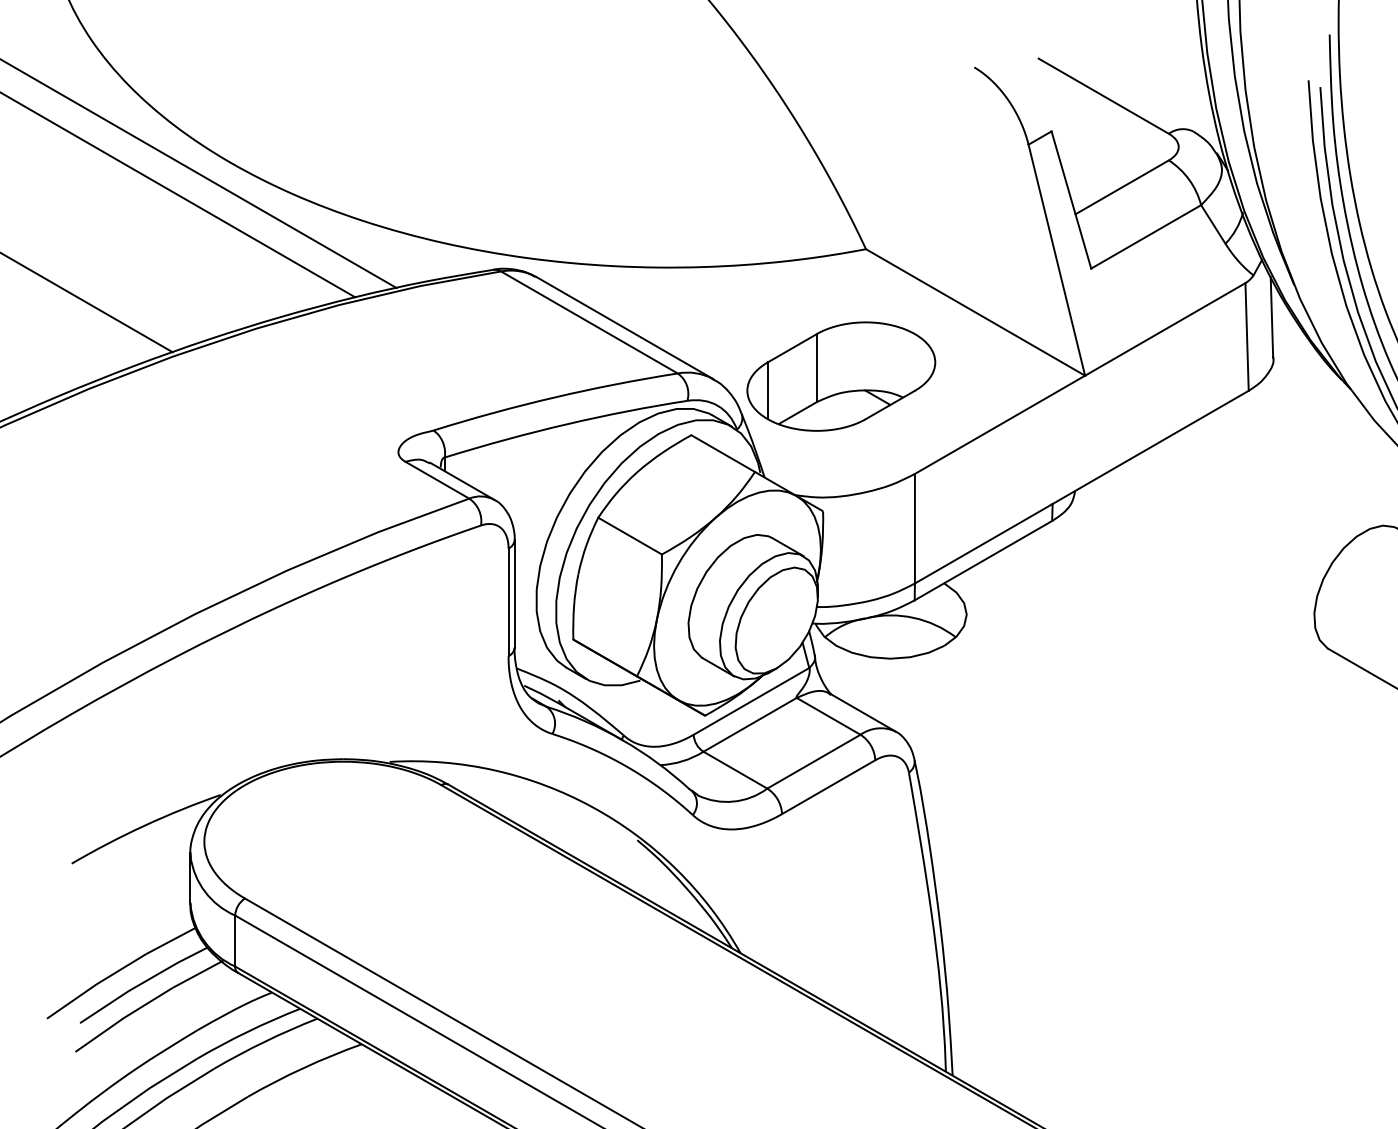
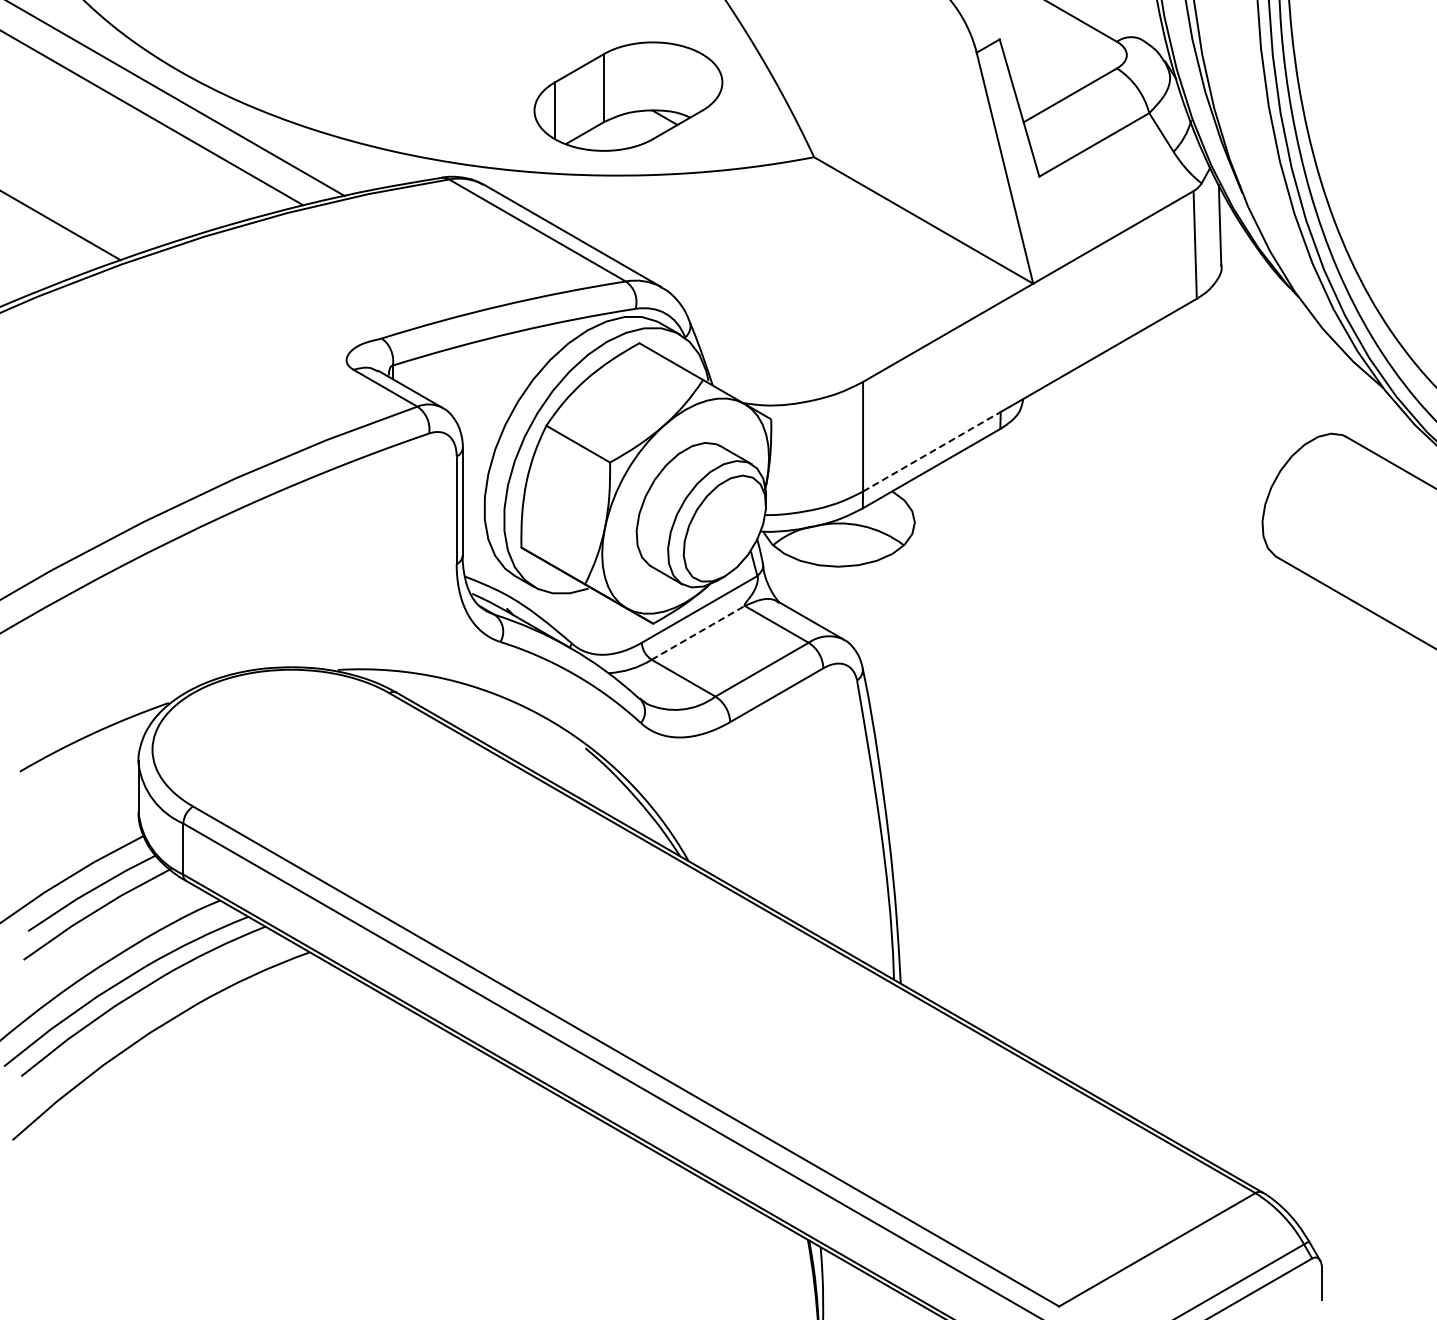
part: (841, 376) -> (628, 96), moved
line: (984, 543) -> (932, 451), solid -> dashed
line: (750, 724) -> (698, 632), solid -> dashed

